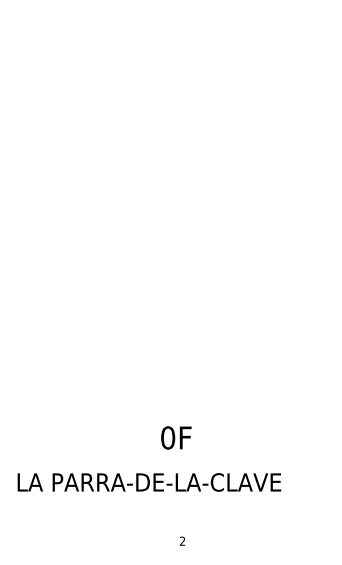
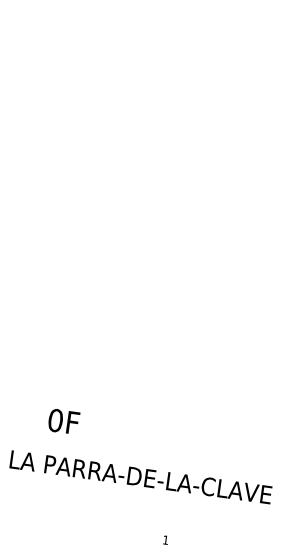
text: (176, 437) -> (64, 421), moved
text: (182, 540) -> (165, 539), 2 -> 1

